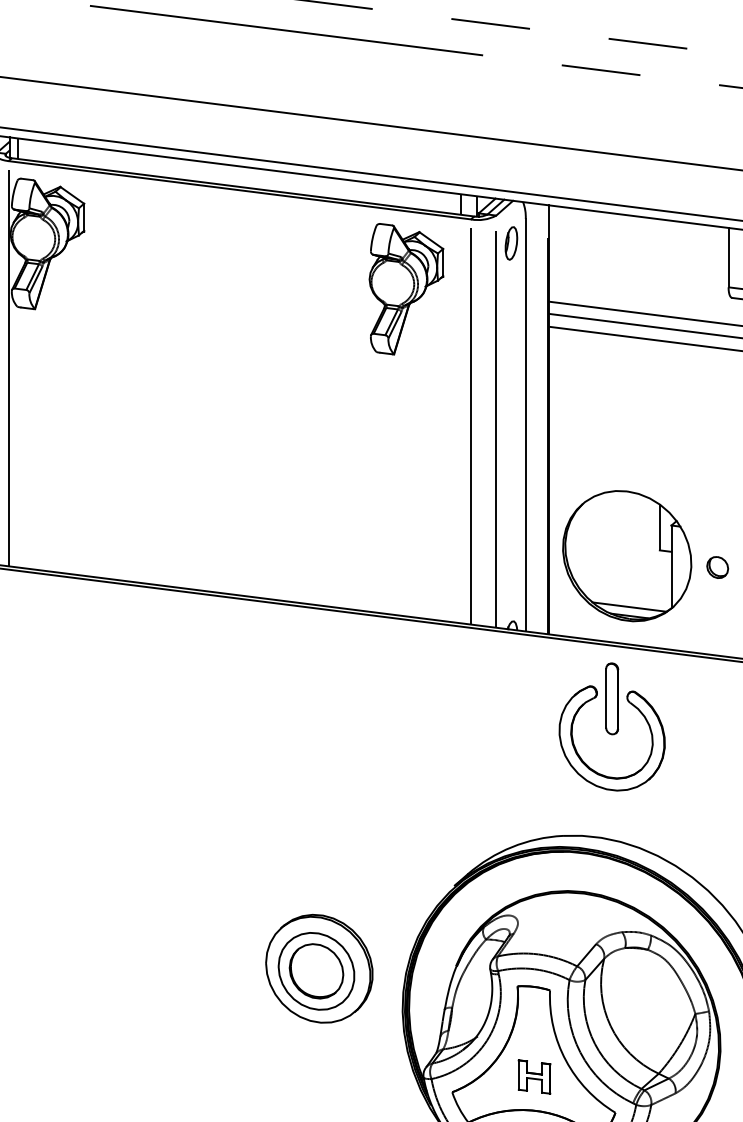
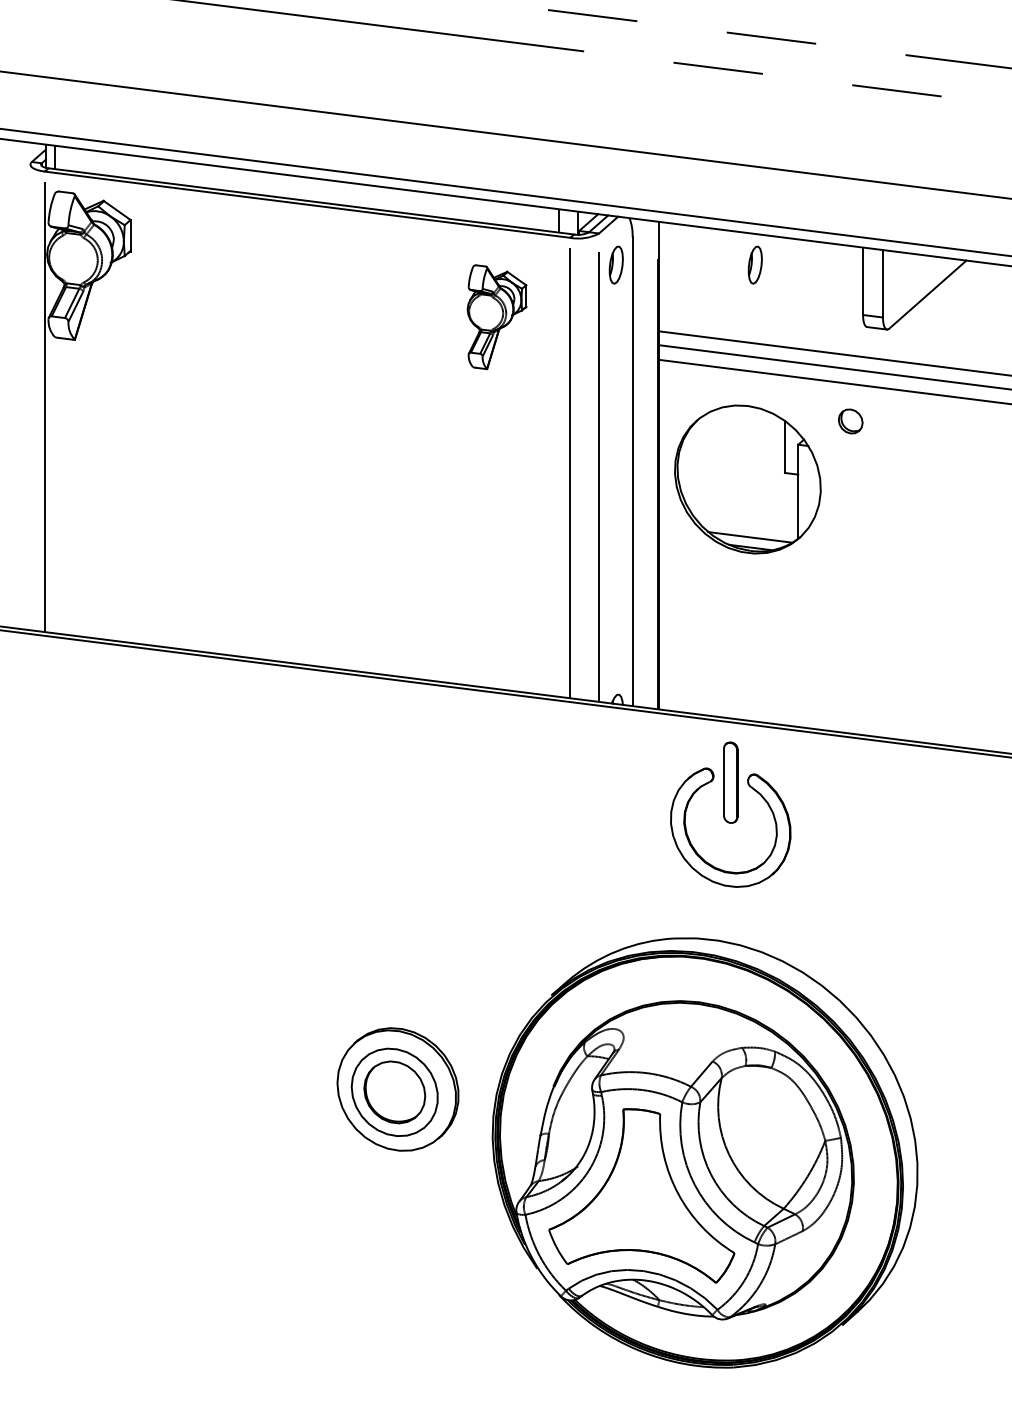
part: (633, 242) -> (754, 264), added
part: (406, 289) -> (496, 317), size x0.7
part: (626, 556) -> (747, 479), moved
part: (717, 567) -> (850, 421), moved
part: (534, 1077) -> (642, 1212), removed

